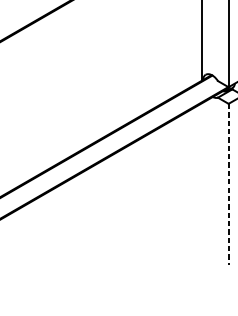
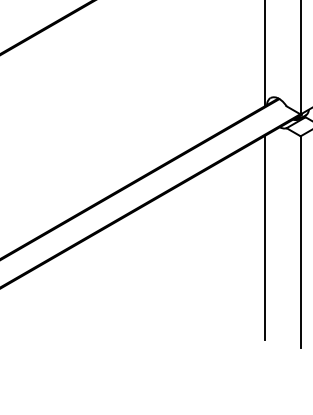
line: (201, 180) -> (265, 237), added
line: (228, 184) -> (300, 242), dashed -> solid

